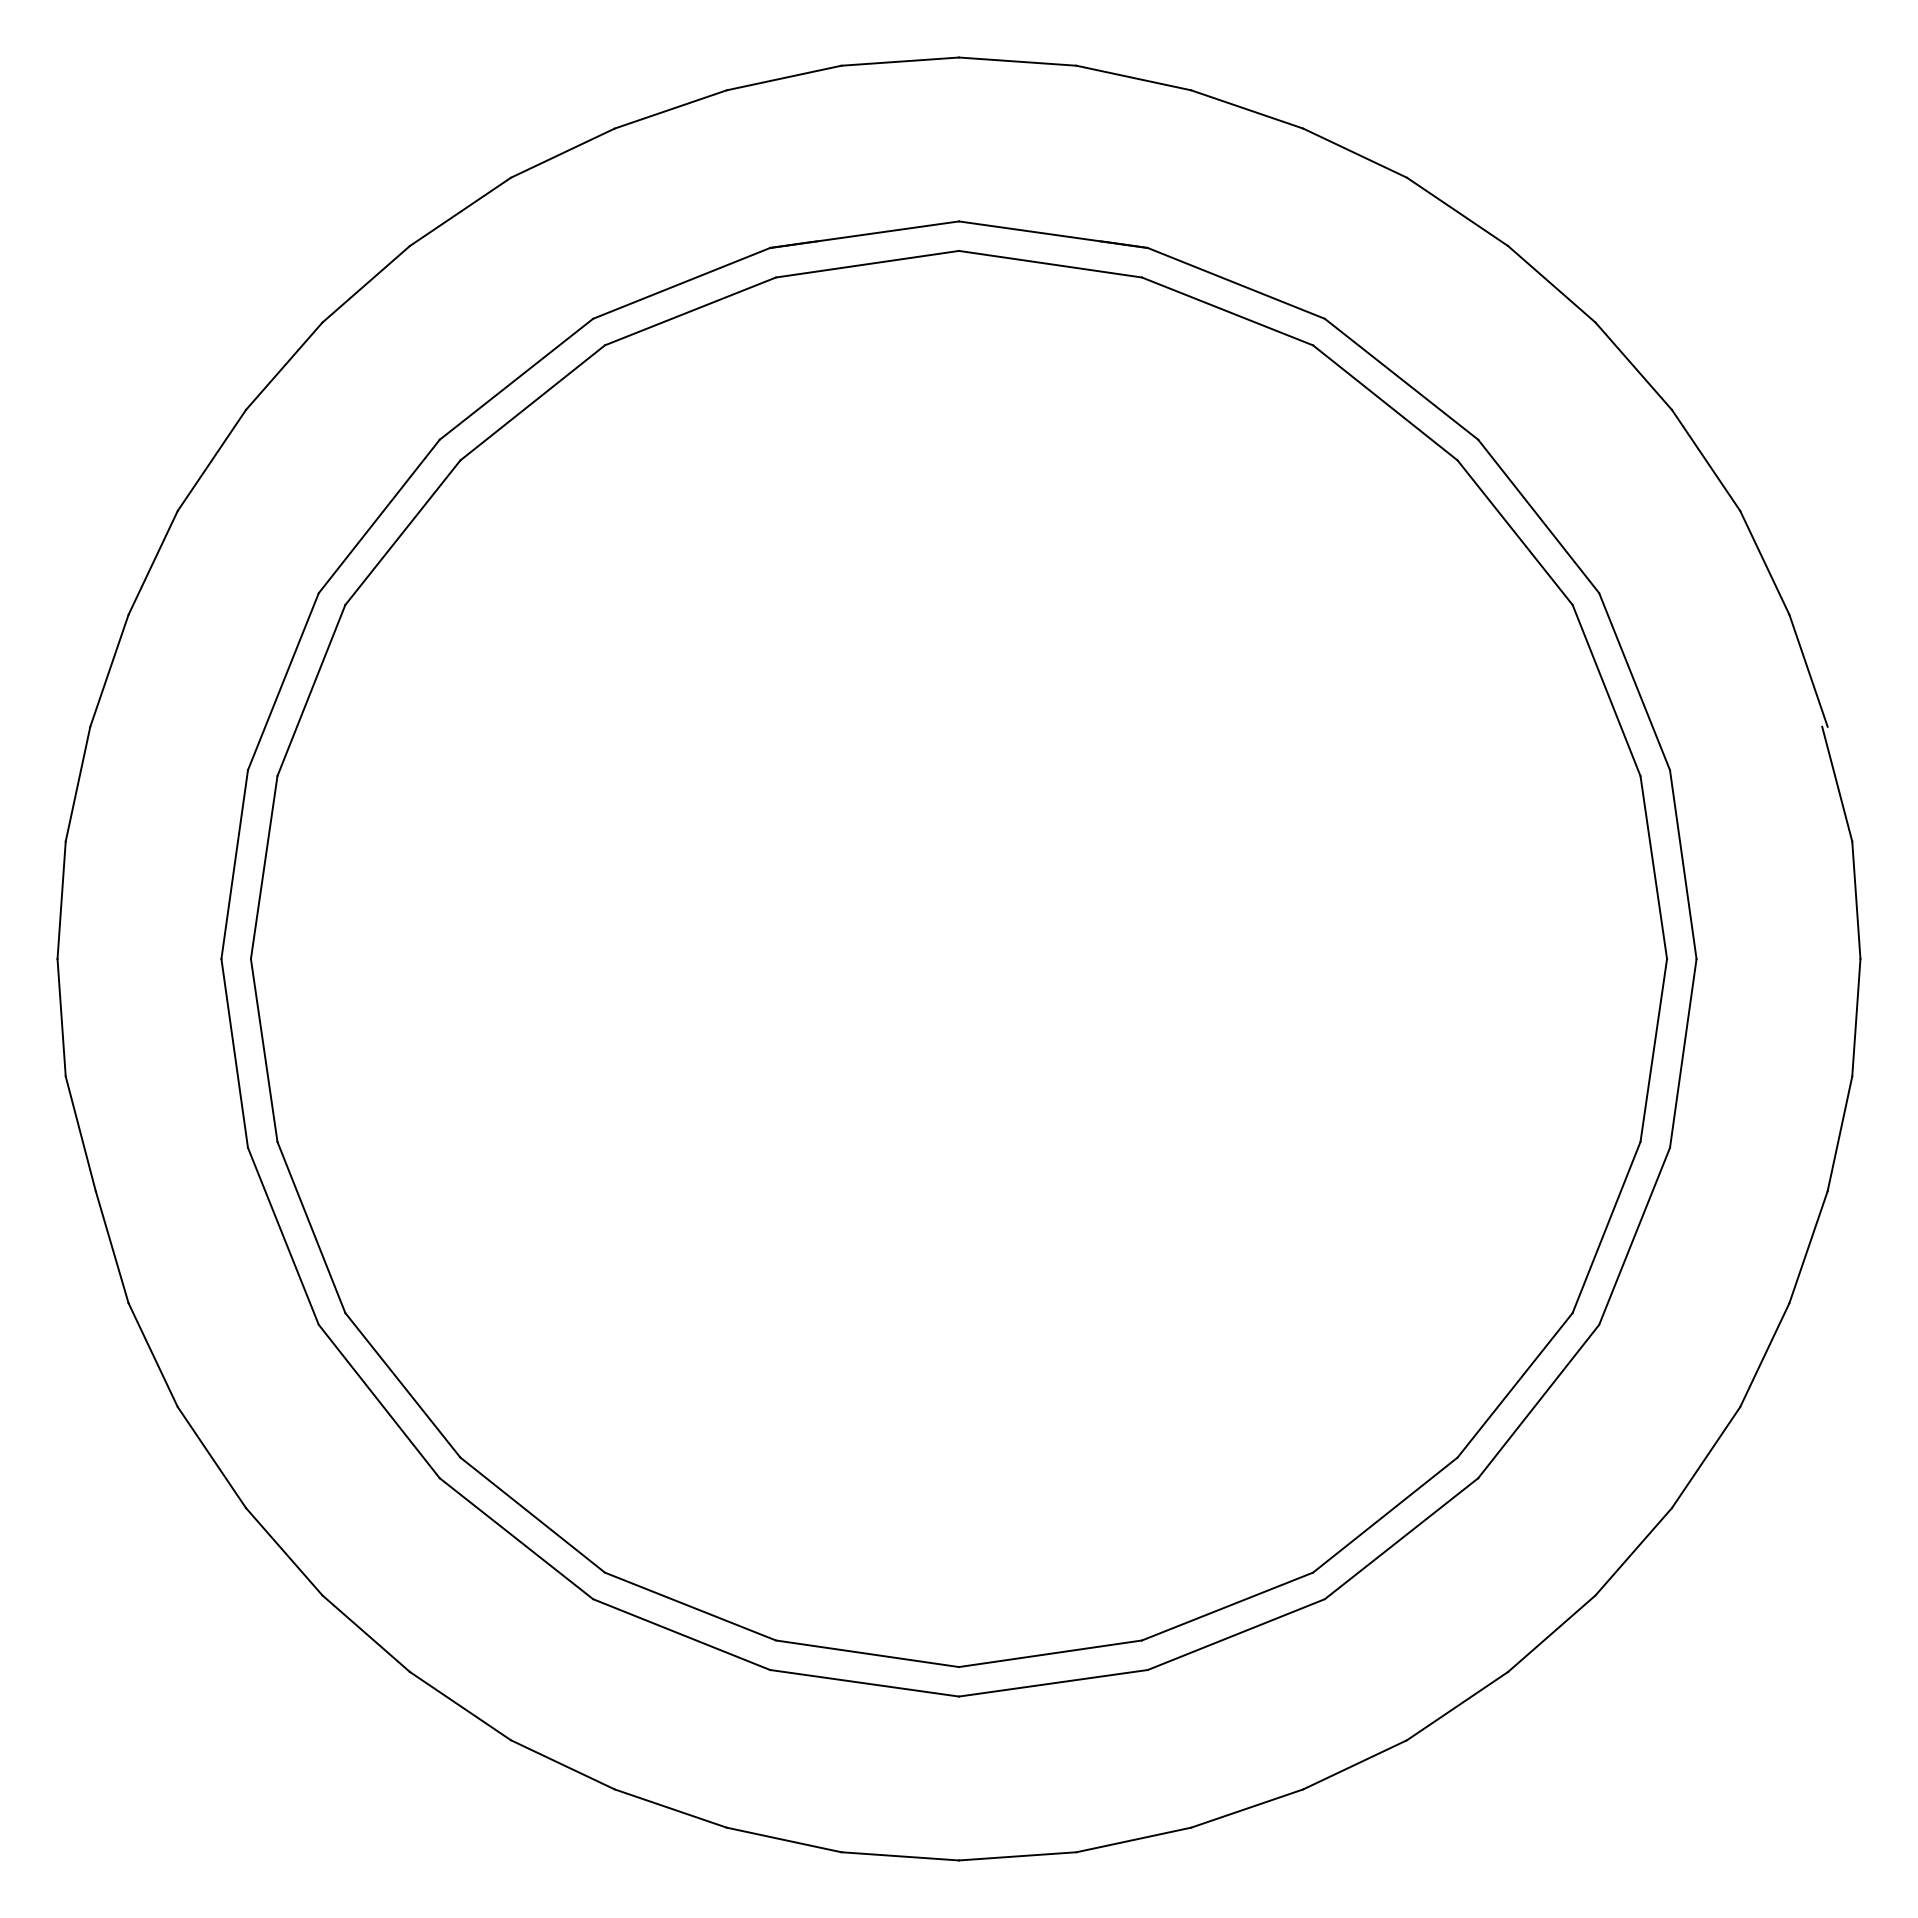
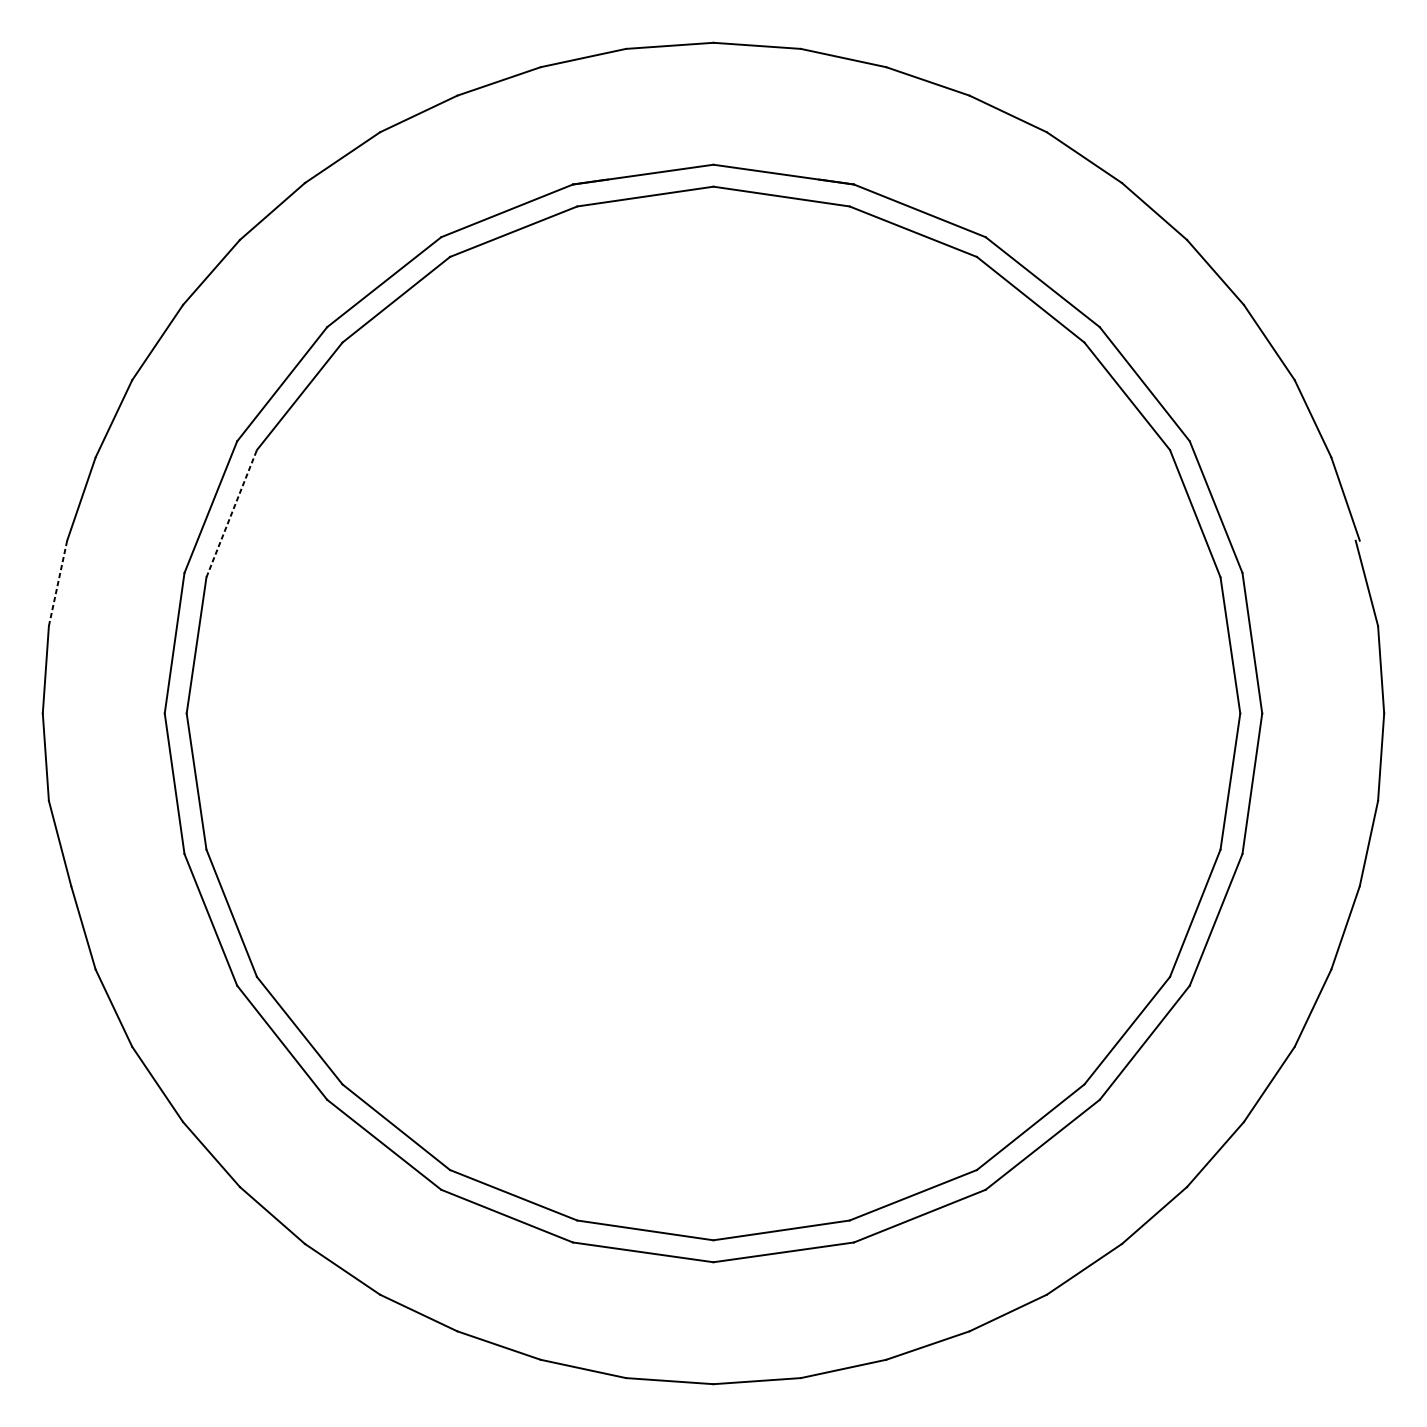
line: (311, 690) -> (231, 513), solid -> dashed
line: (78, 784) -> (58, 583), solid -> dashed

